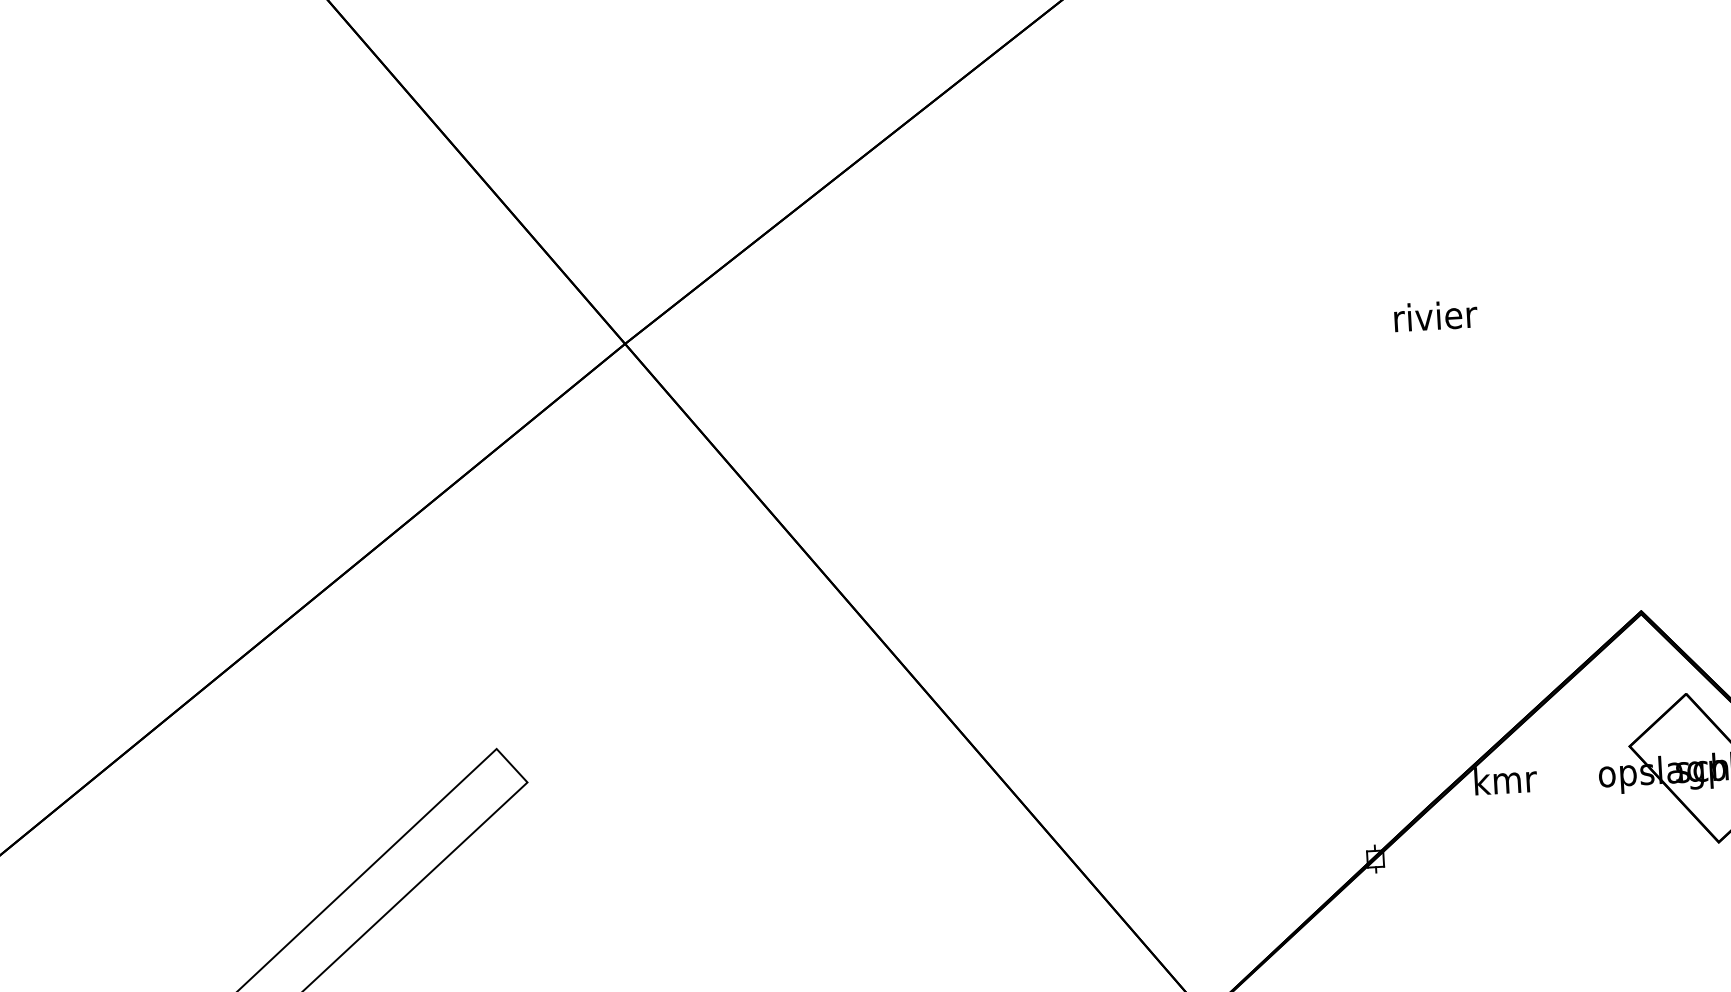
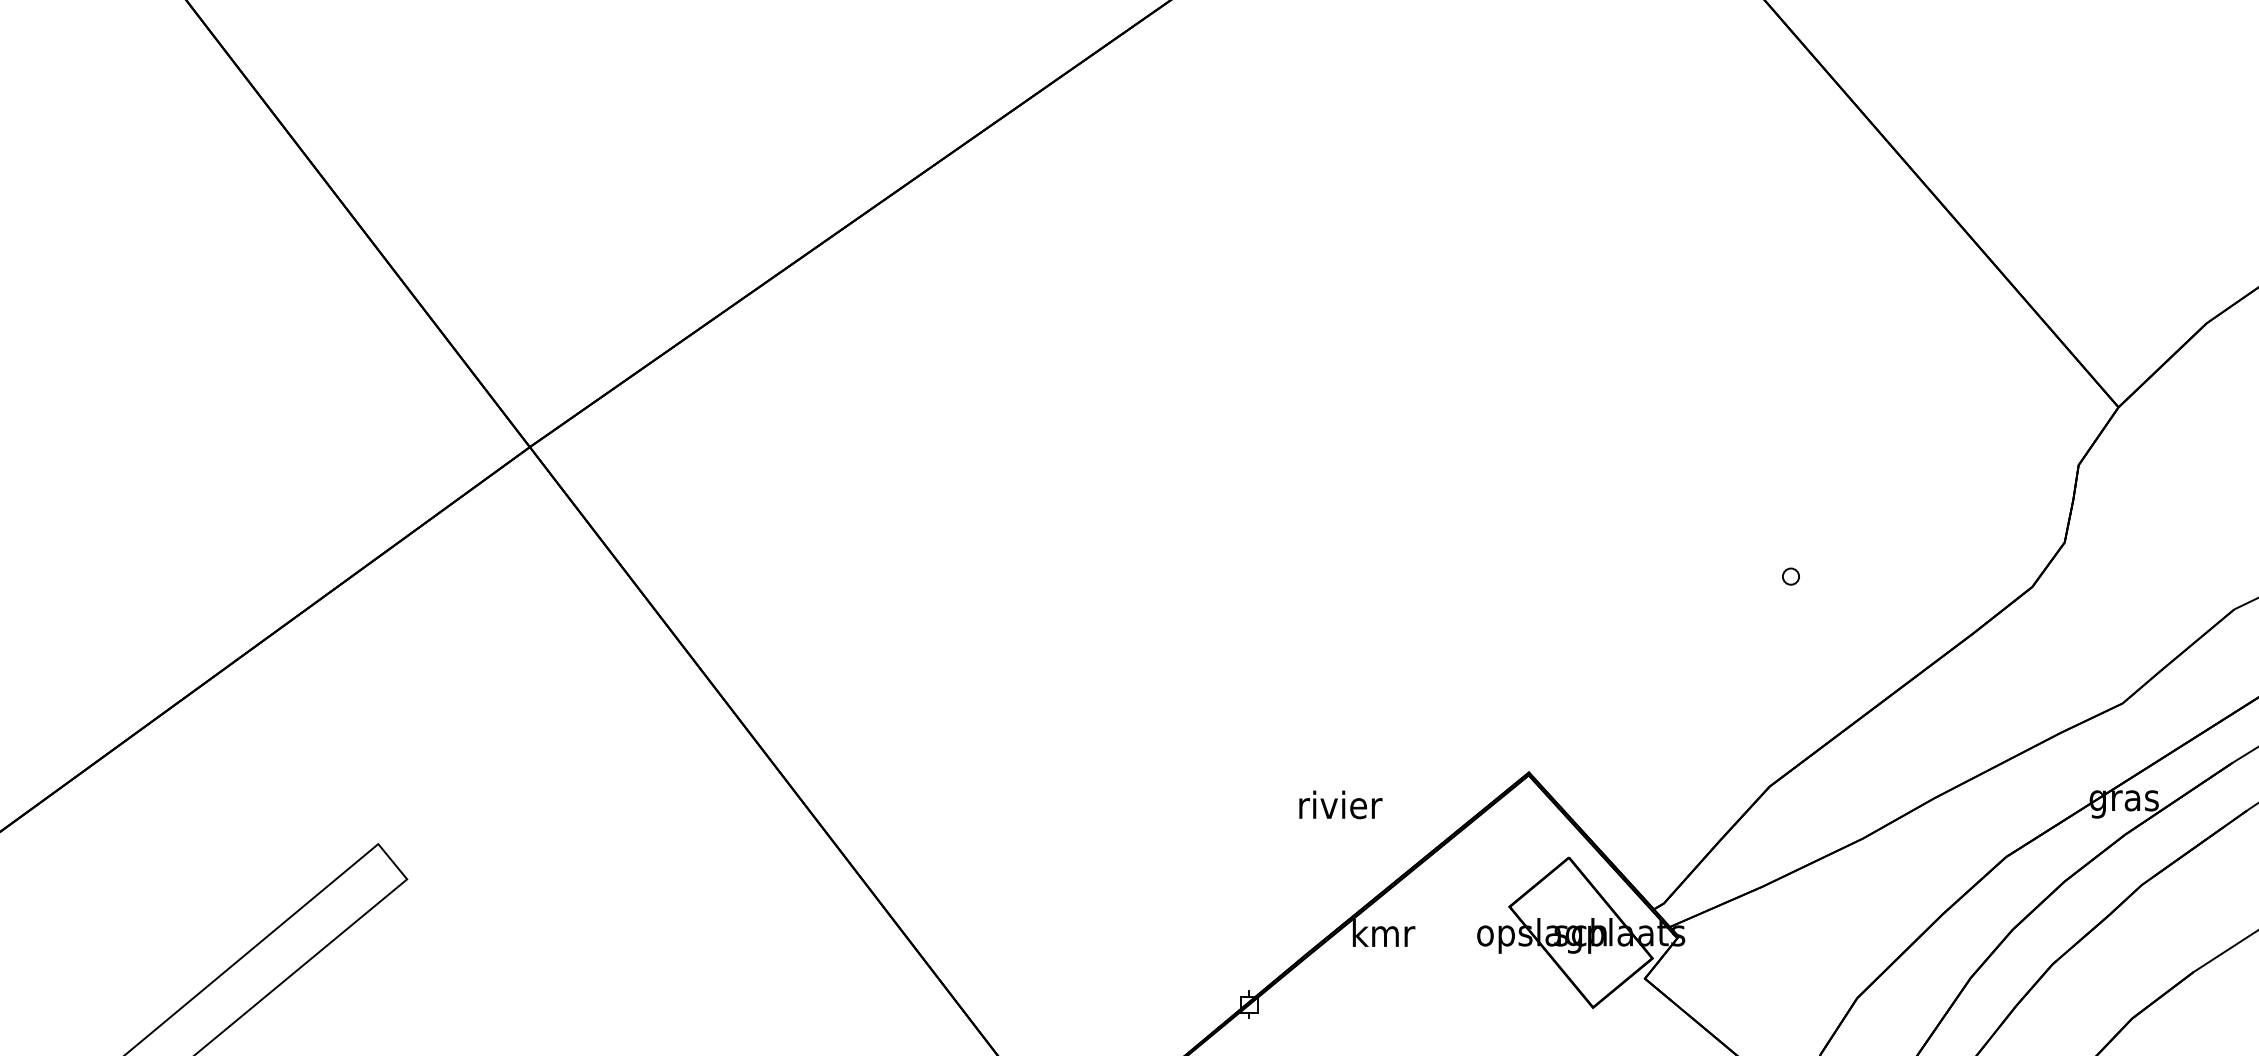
text: (1435, 315) -> (1340, 804), moved

